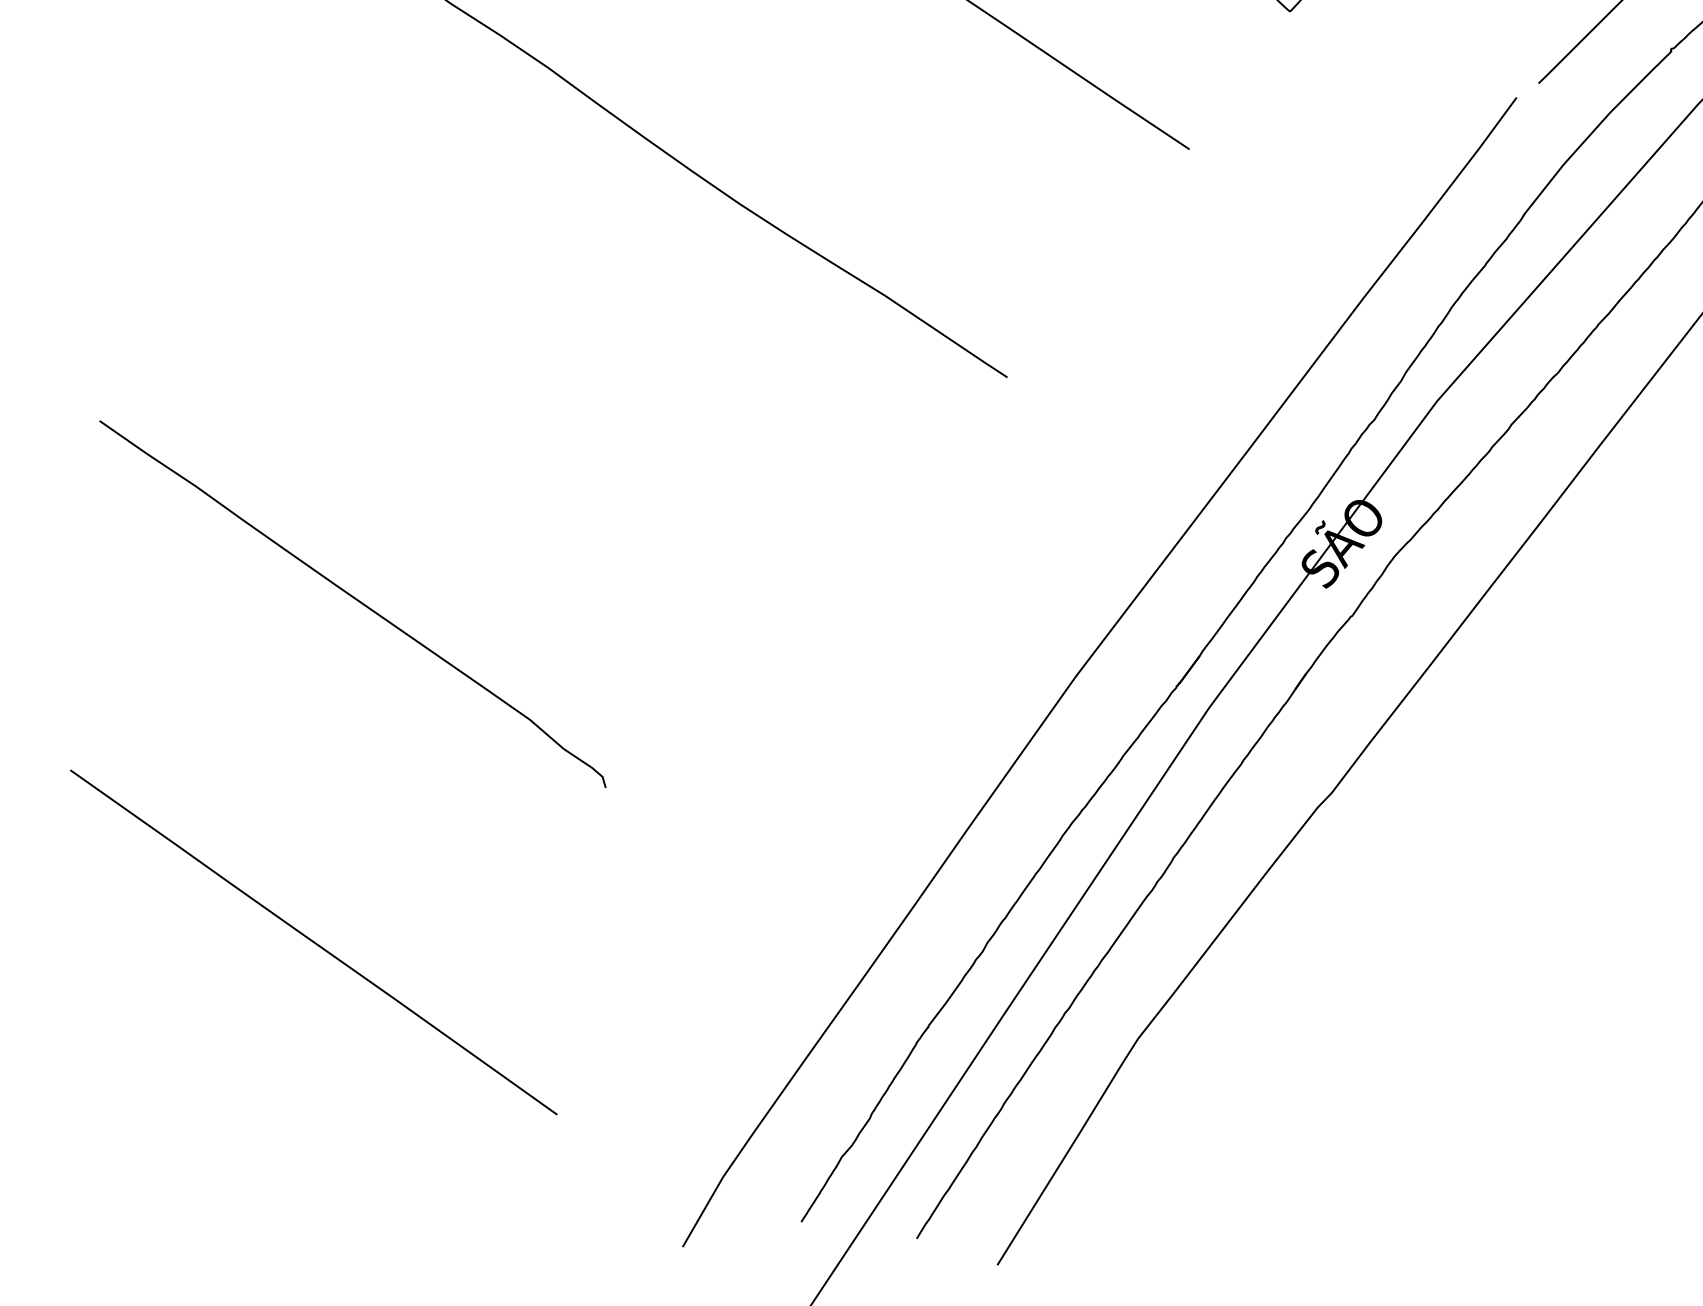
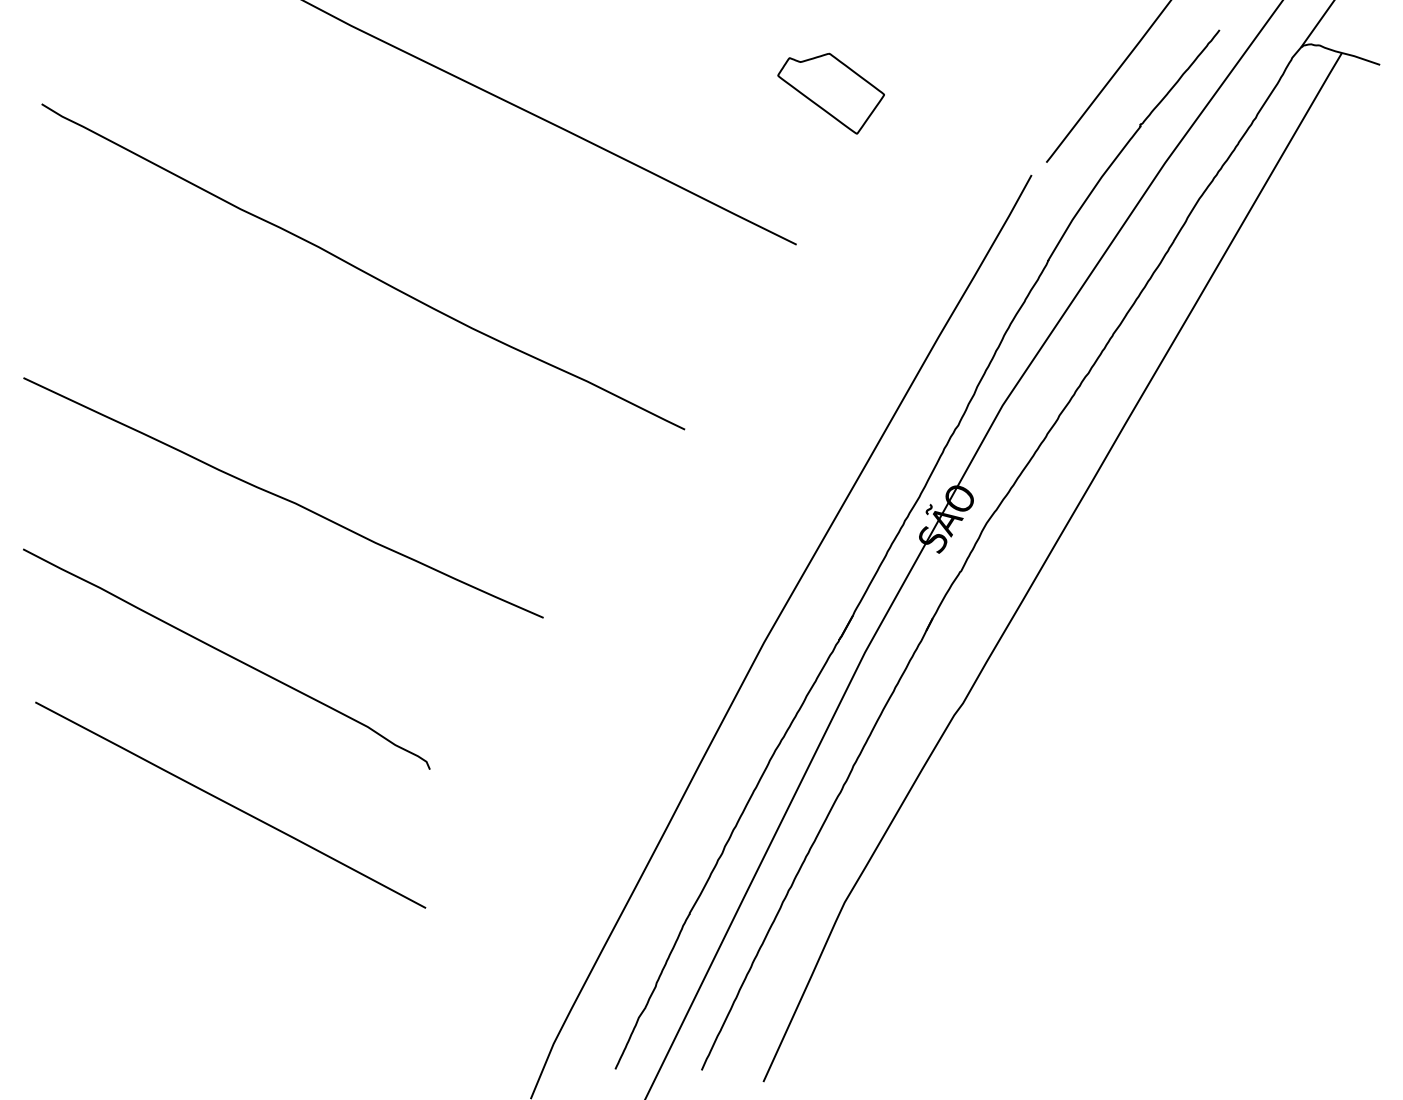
curve: (457, 397) -> (283, 497), added
line: (313, 941) -> (230, 804), moved

